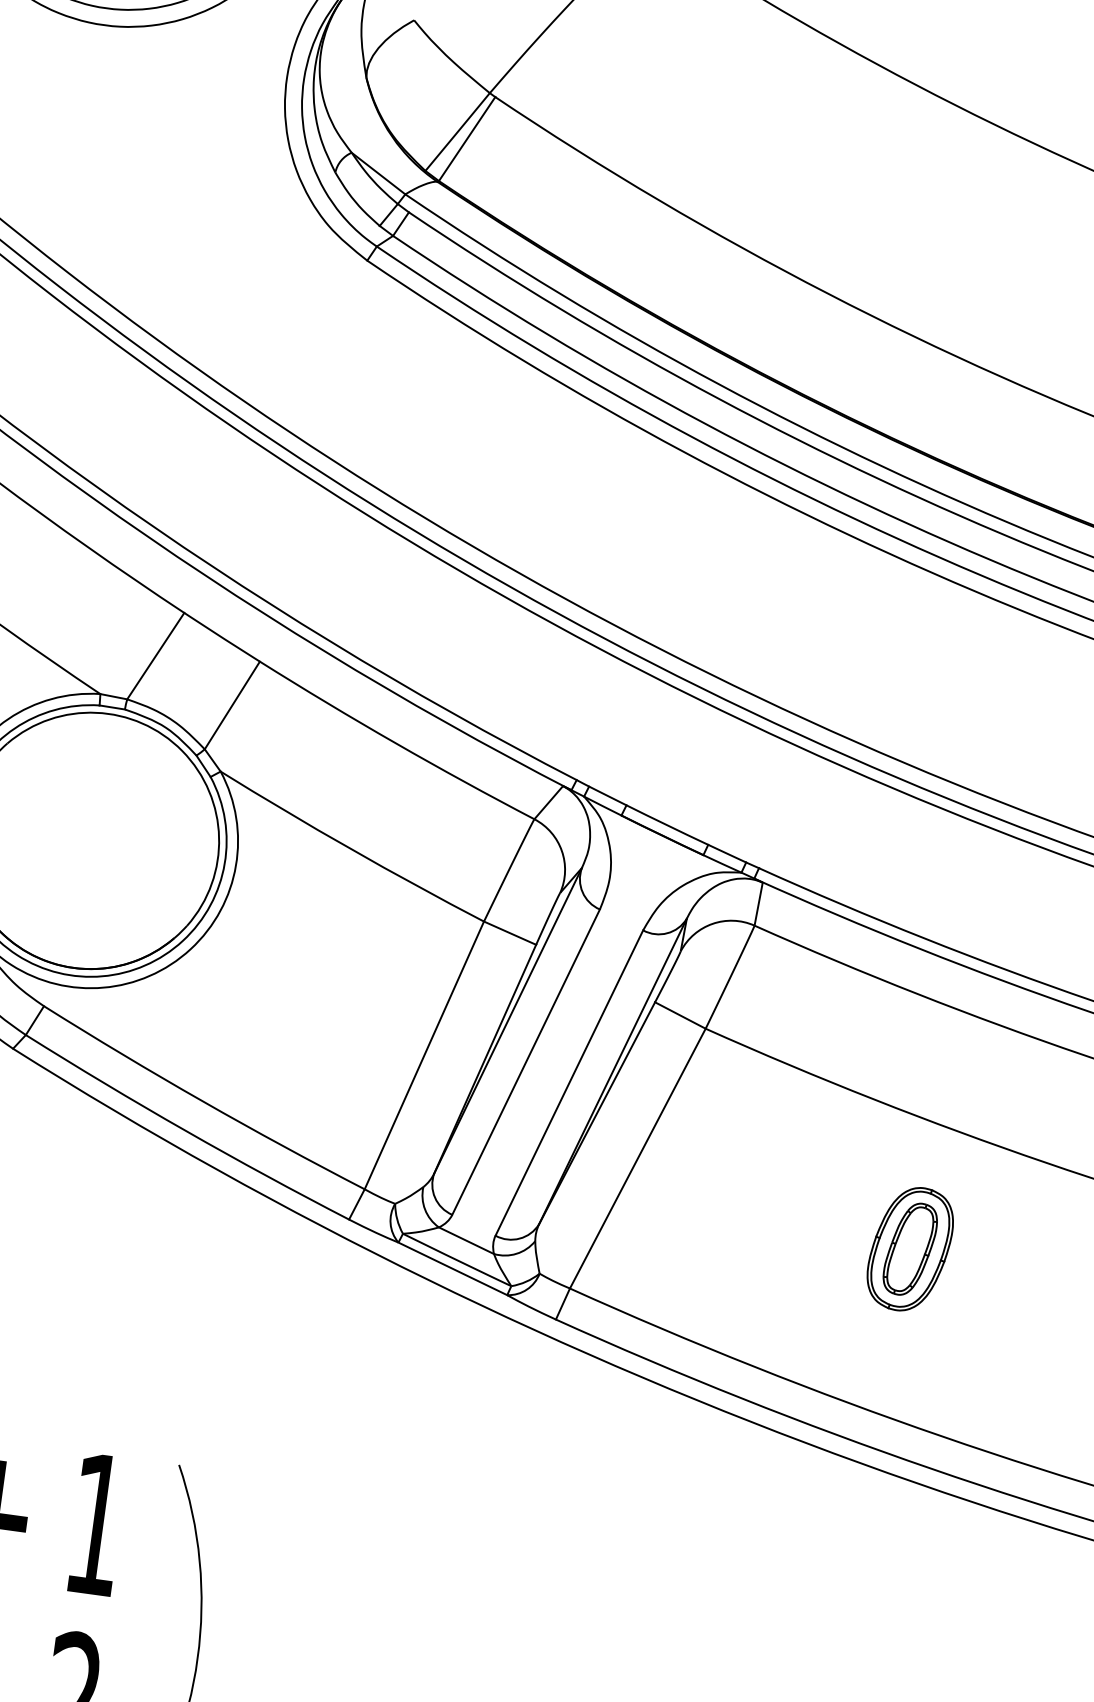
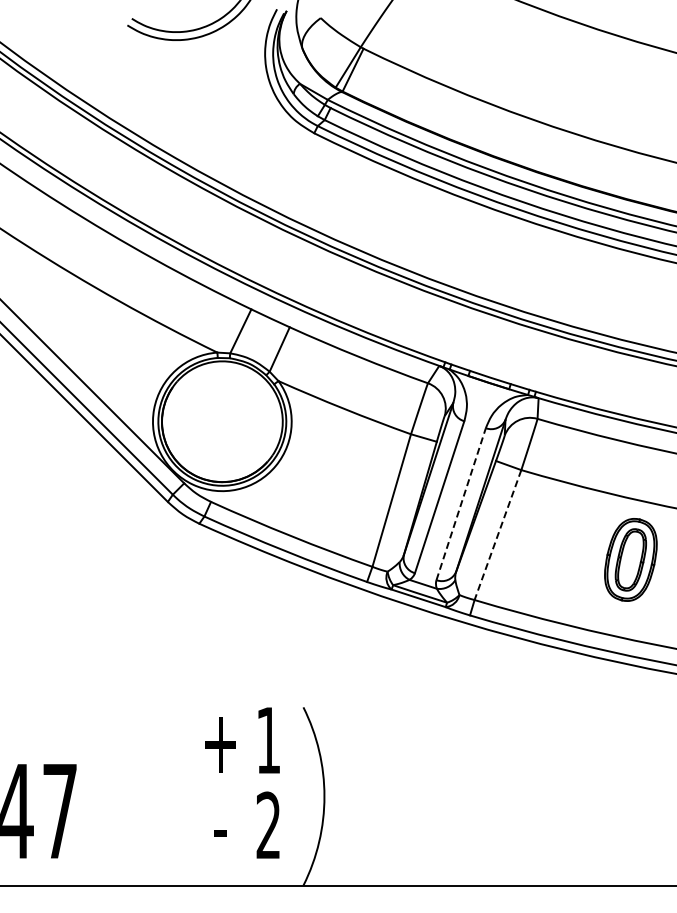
line: (569, 1083) -> (461, 504), solid -> dashed
line: (636, 1159) -> (497, 535), solid -> dashed
part: (909, 1248) -> (630, 559), size x1.4

